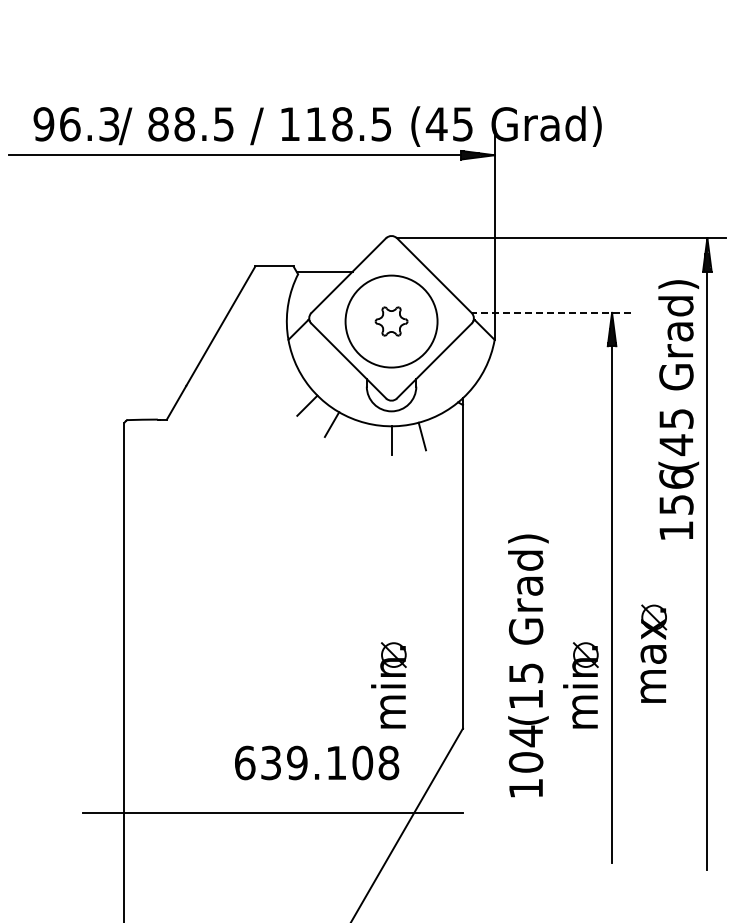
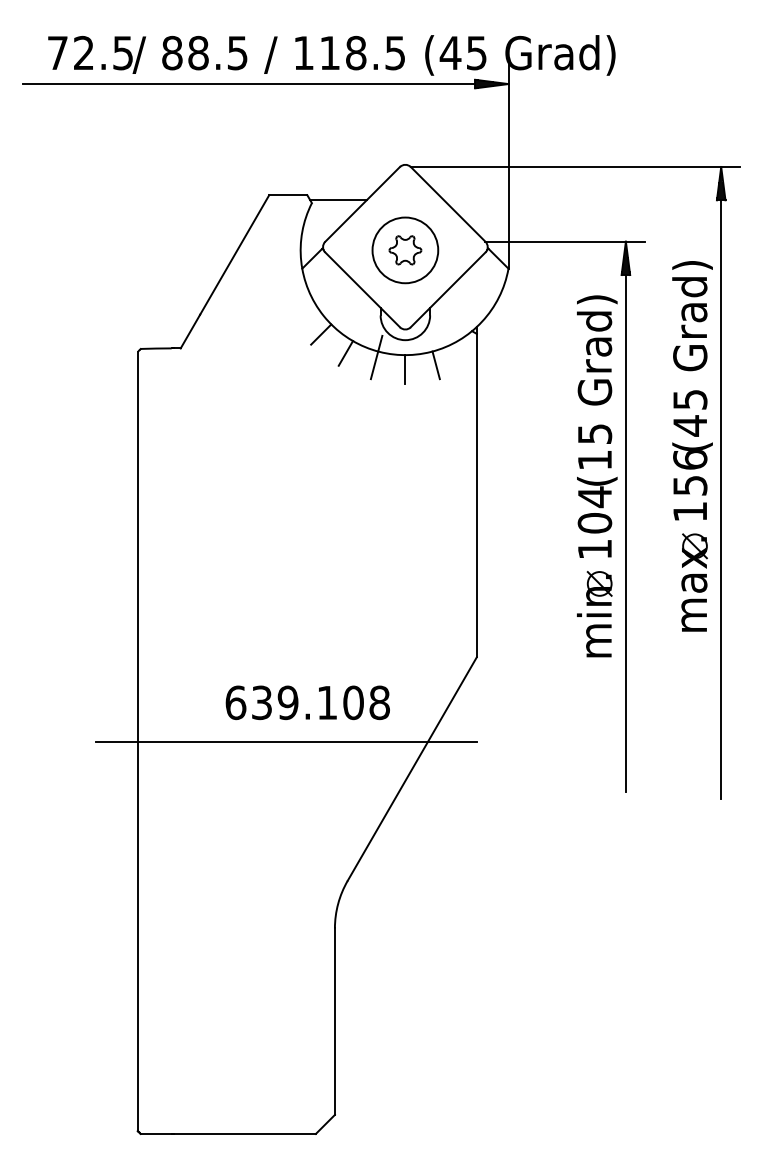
text: (75, 123) -> (89, 52), 96.3 -> 72.5
line: (551, 312) -> (565, 241), dashed -> solid
circle: (391, 321) -> (405, 250), size x0.71
text: (678, 409) -> (692, 390), moved
line: (362, 428) -> (376, 357), added
part: (653, 653) -> (694, 582), moved
text: (528, 665) -> (597, 426), moved
part: (388, 685) -> (402, 614), removed
text: (316, 762) -> (307, 702), moved

